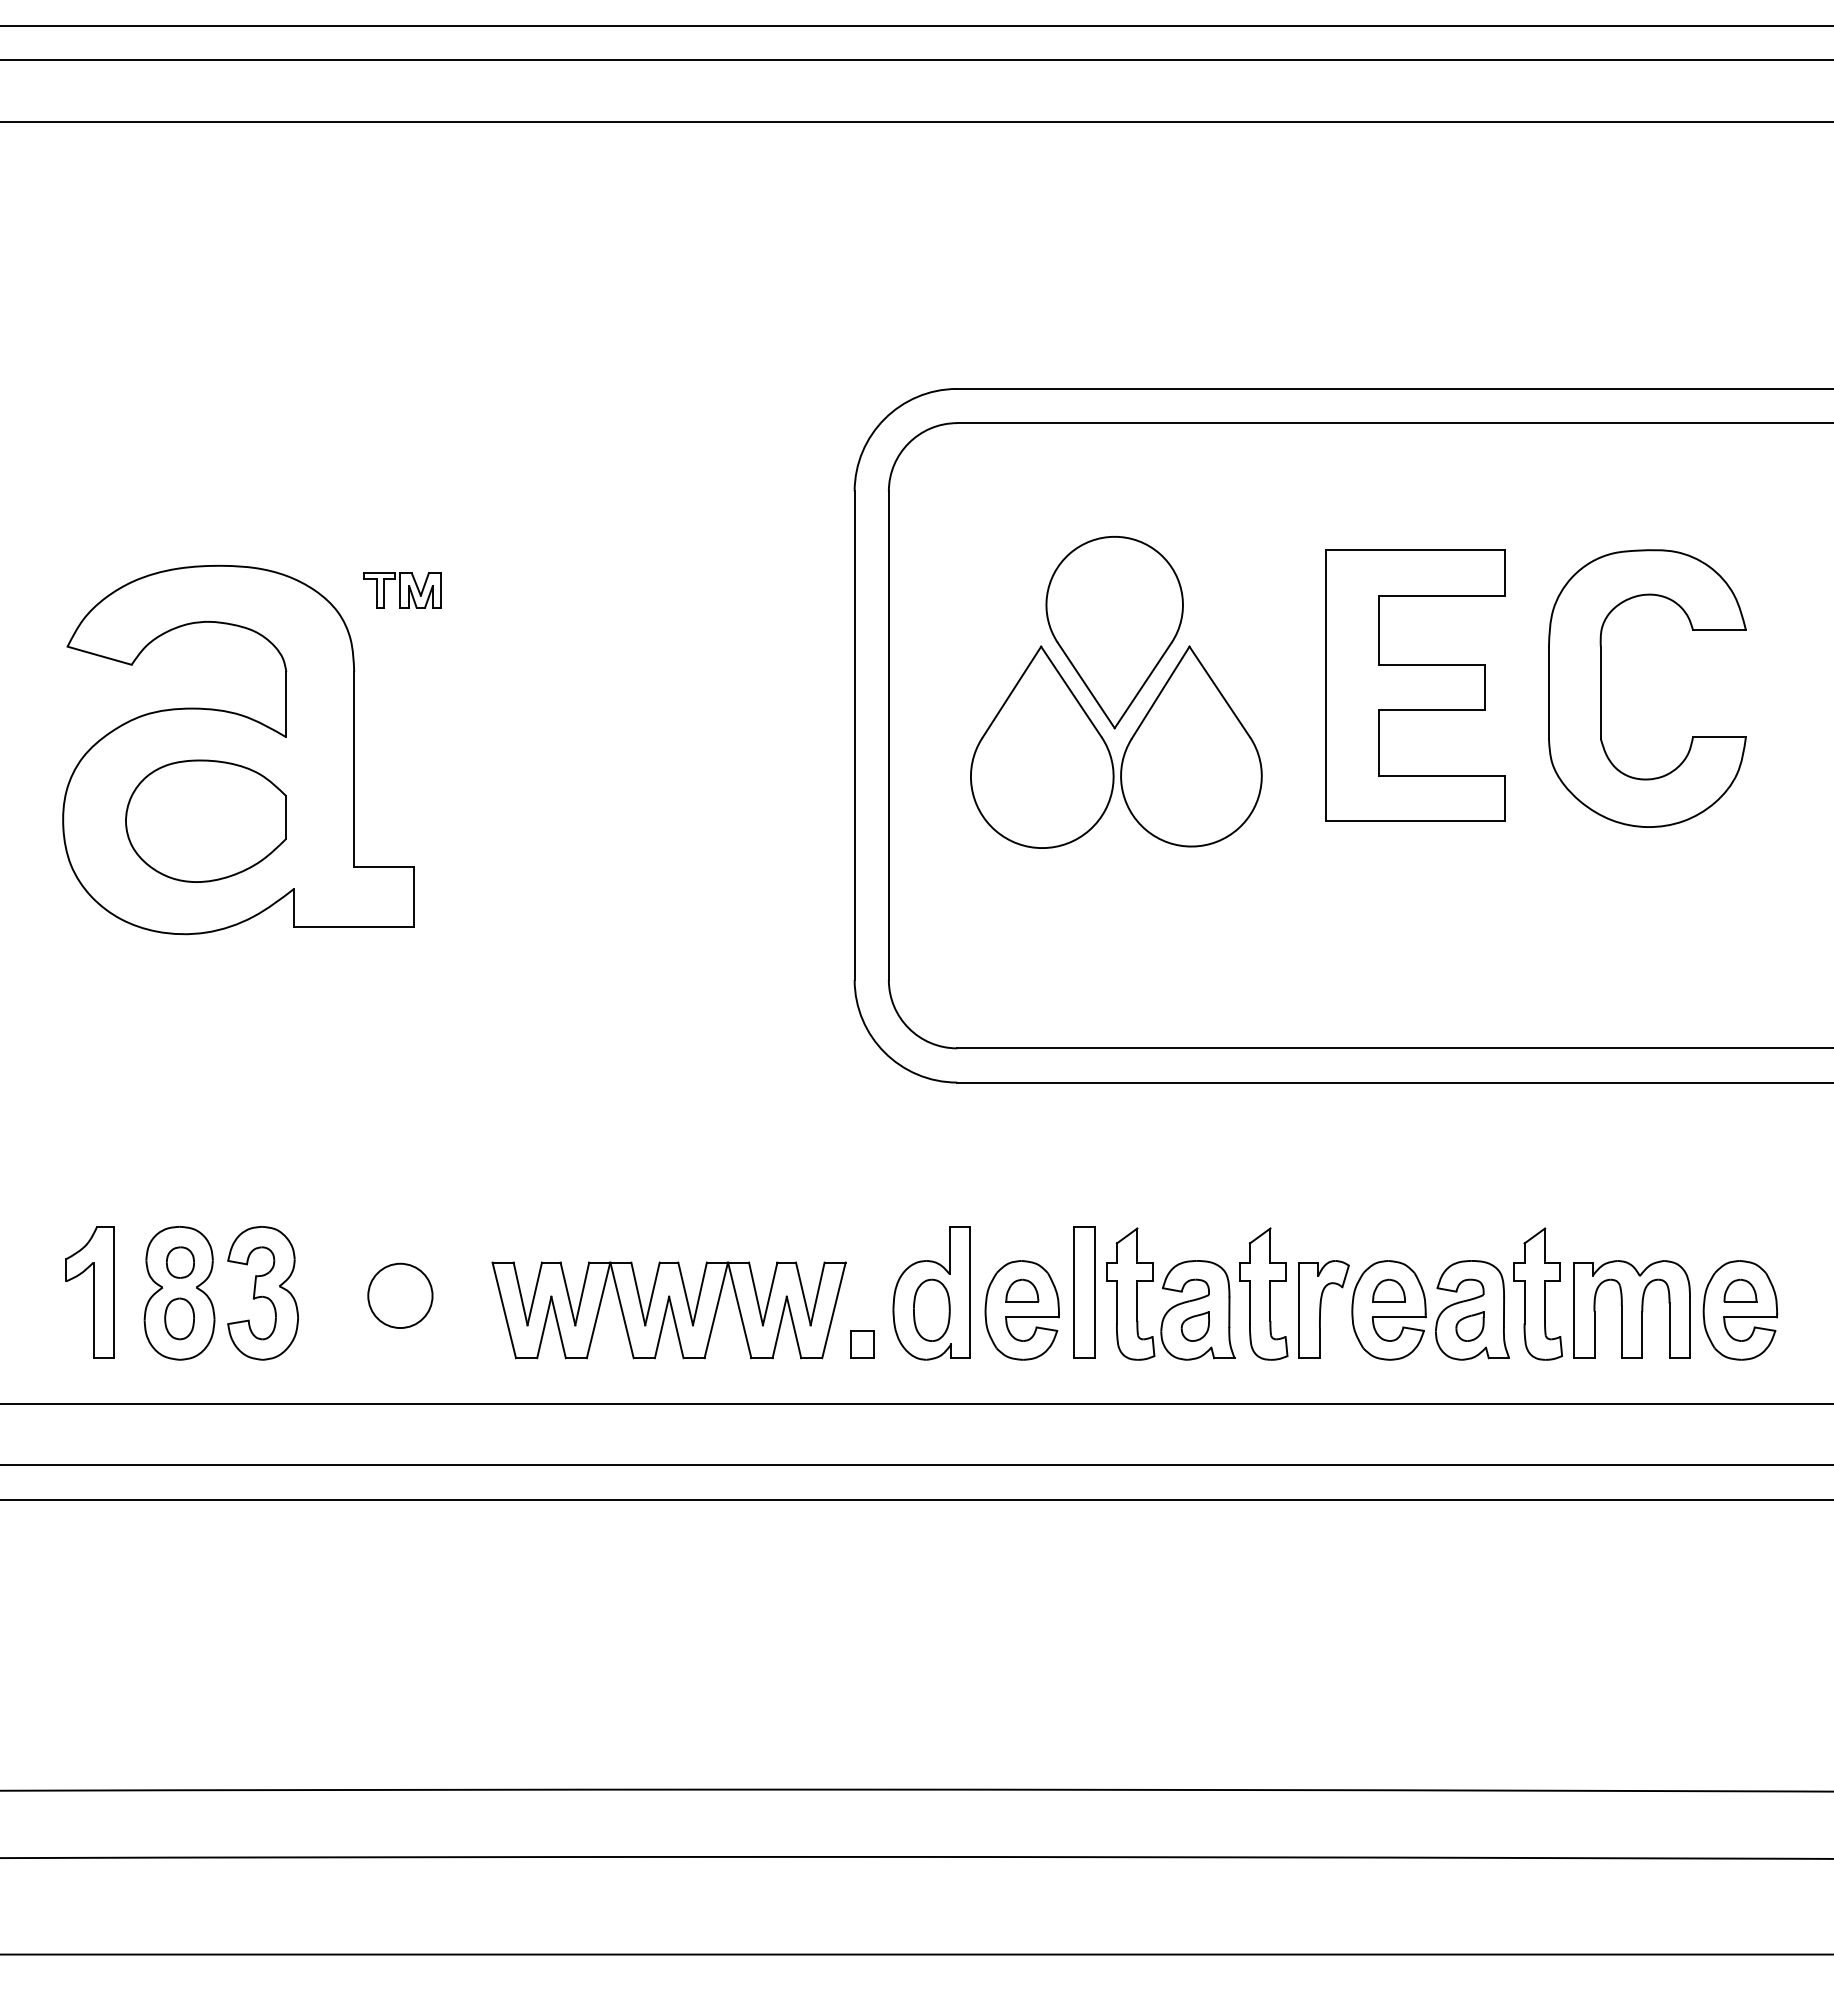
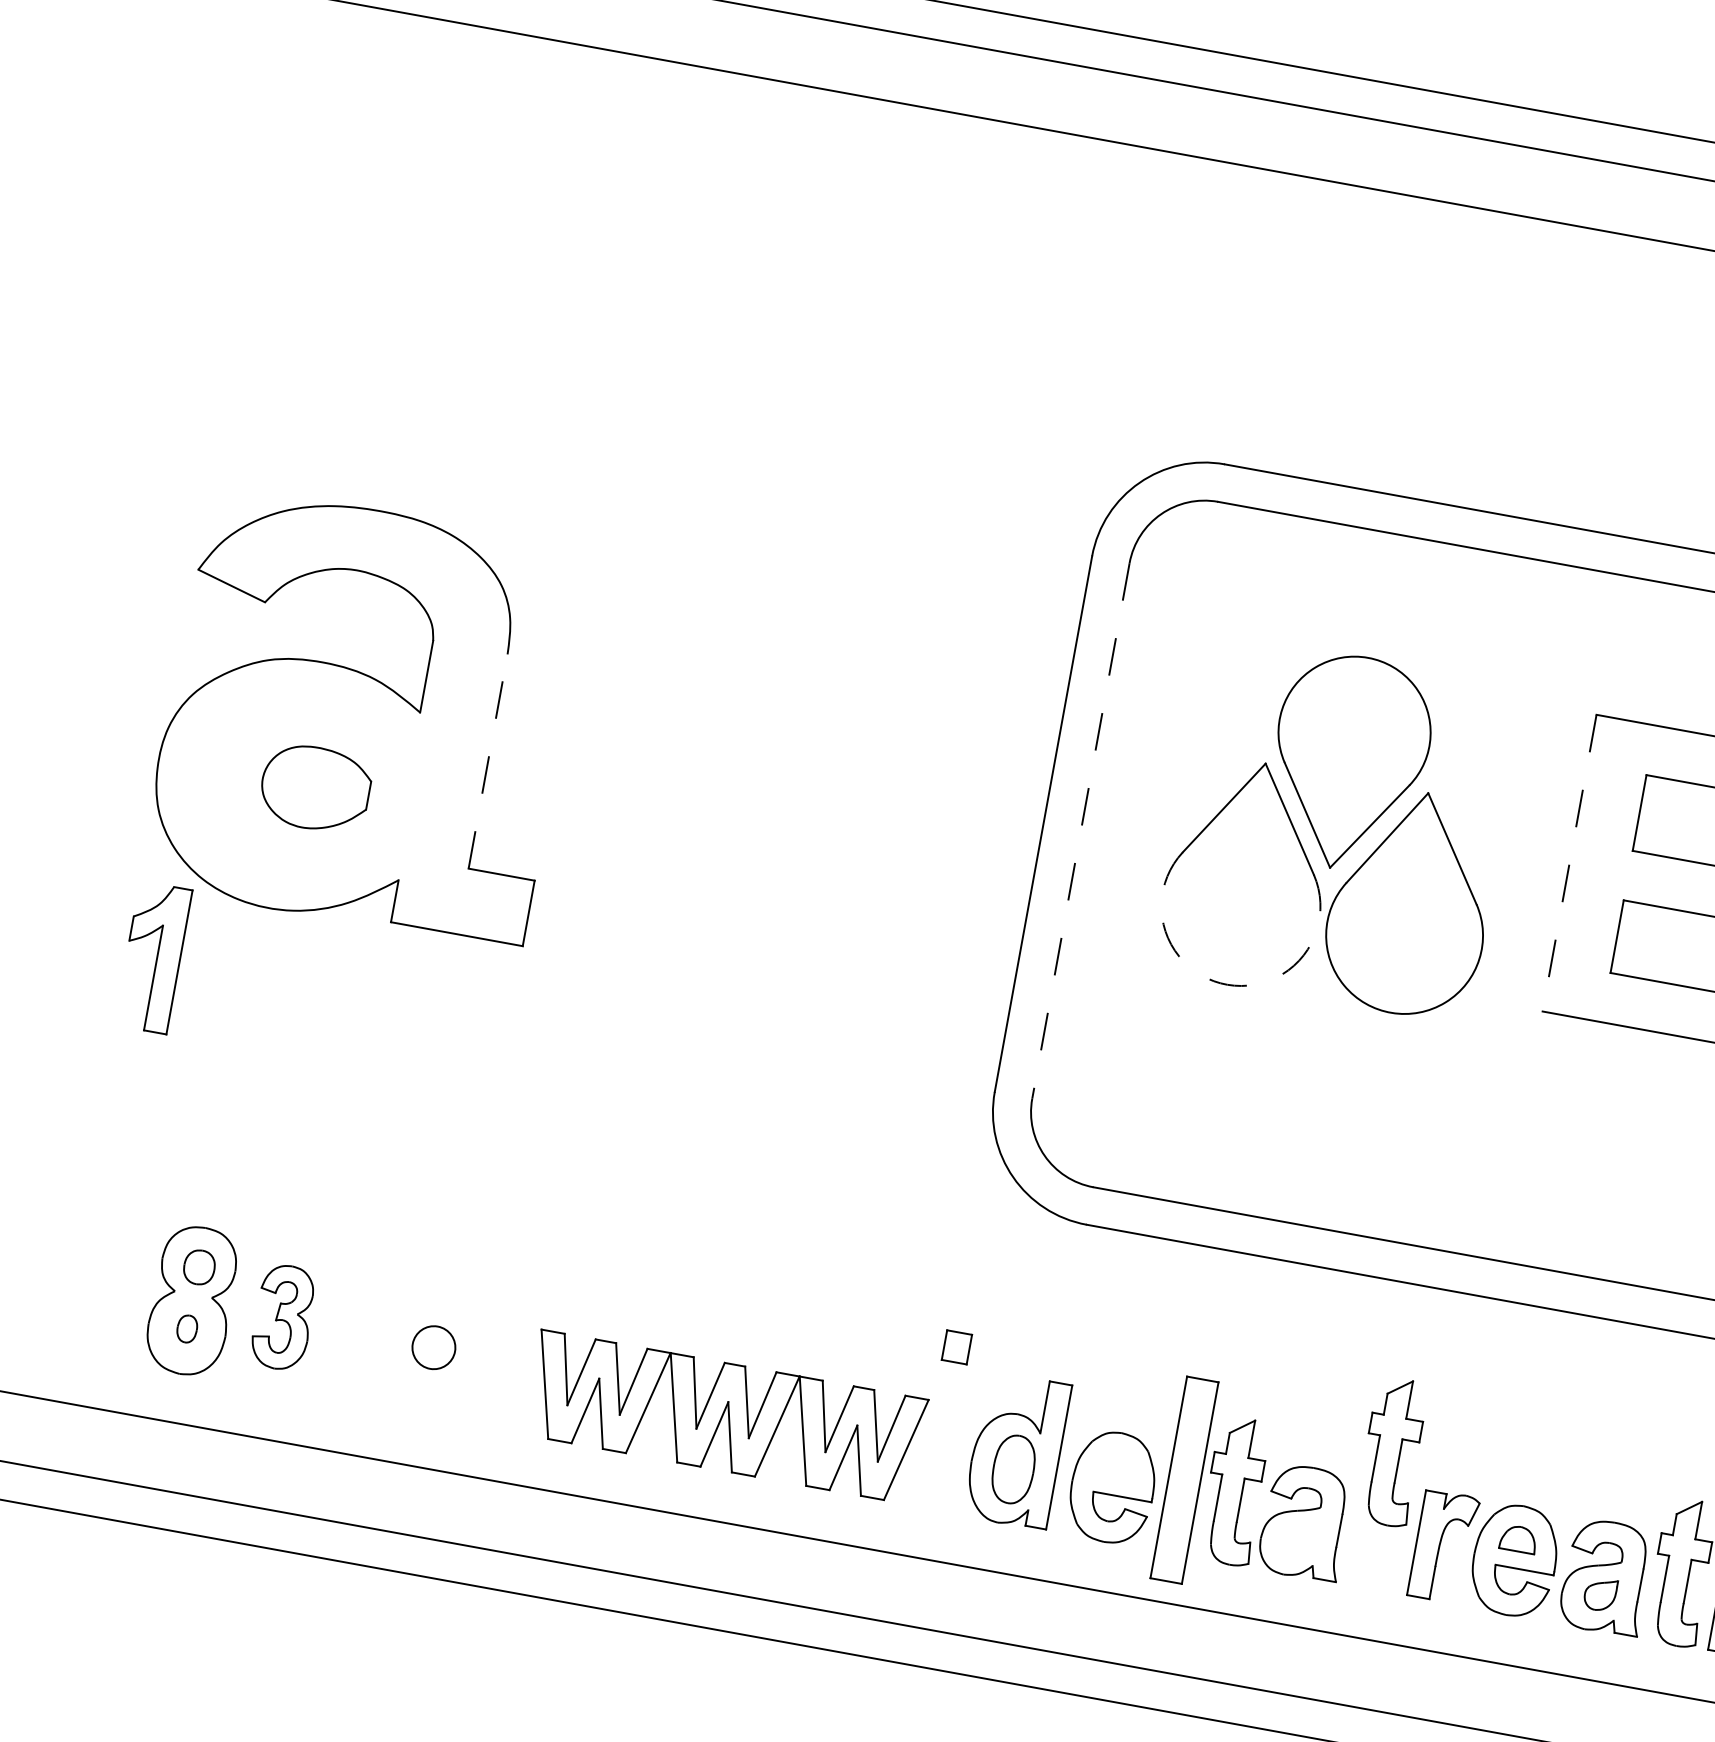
part: (402, 590) -> (576, 574), removed
line: (1325, 686) -> (1569, 863), solid -> dashed
line: (888, 736) -> (1080, 831), solid -> dashed
line: (354, 769) -> (488, 761), solid -> dashed
part: (205, 820) -> (314, 787), size x0.6
arc: (1042, 848) -> (1226, 985), solid -> dashed
part: (1022, 1290) -> (1116, 1465), removed
part: (89, 1292) -> (152, 957), moved
part: (1084, 1292) -> (1184, 1480), size x1.4
part: (262, 1293) -> (283, 1317), size x0.7
part: (1263, 1293) -> (1392, 1451), moved
circle: (400, 1295) -> (434, 1347), size x0.6
part: (179, 1318) -> (187, 1328), size x0.6
part: (1194, 1326) -> (1298, 1539), removed
part: (862, 1344) -> (957, 1347), moved

